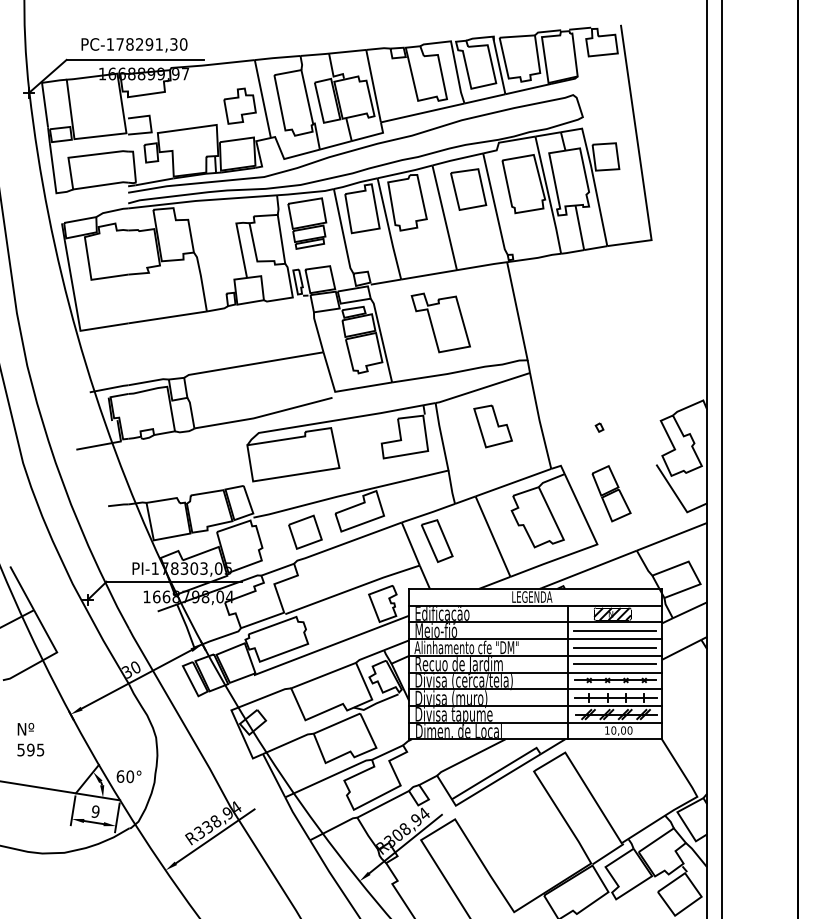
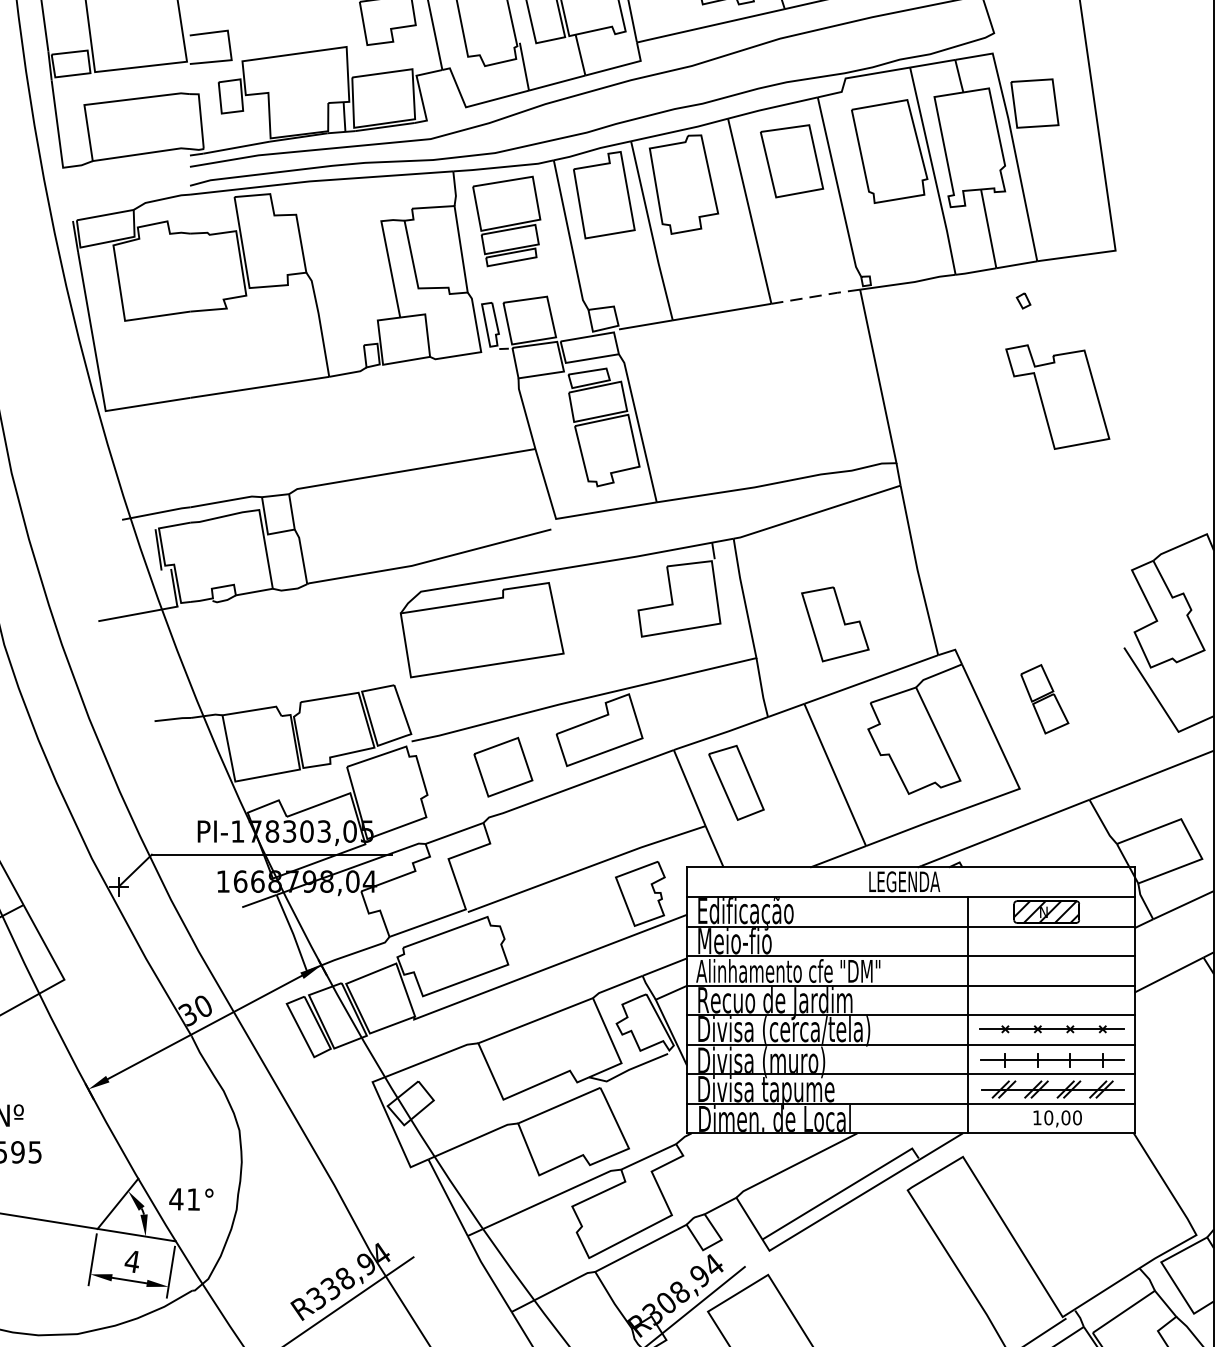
line: (482, 265) -> (816, 295), solid -> dashed
part: (440, 322) -> (1057, 396), moved
part: (492, 426) -> (834, 624), moved
part: (599, 427) -> (1023, 300), moved
part: (611, 493) -> (1044, 698), size x0.7
line: (614, 630) -> (1049, 940), removed
line: (614, 647) -> (1049, 971), removed
line: (614, 664) -> (1049, 1001), removed
text: (125, 776) -> (185, 1199), 60° -> 41°
text: (95, 811) -> (132, 1261), 9 -> 4

